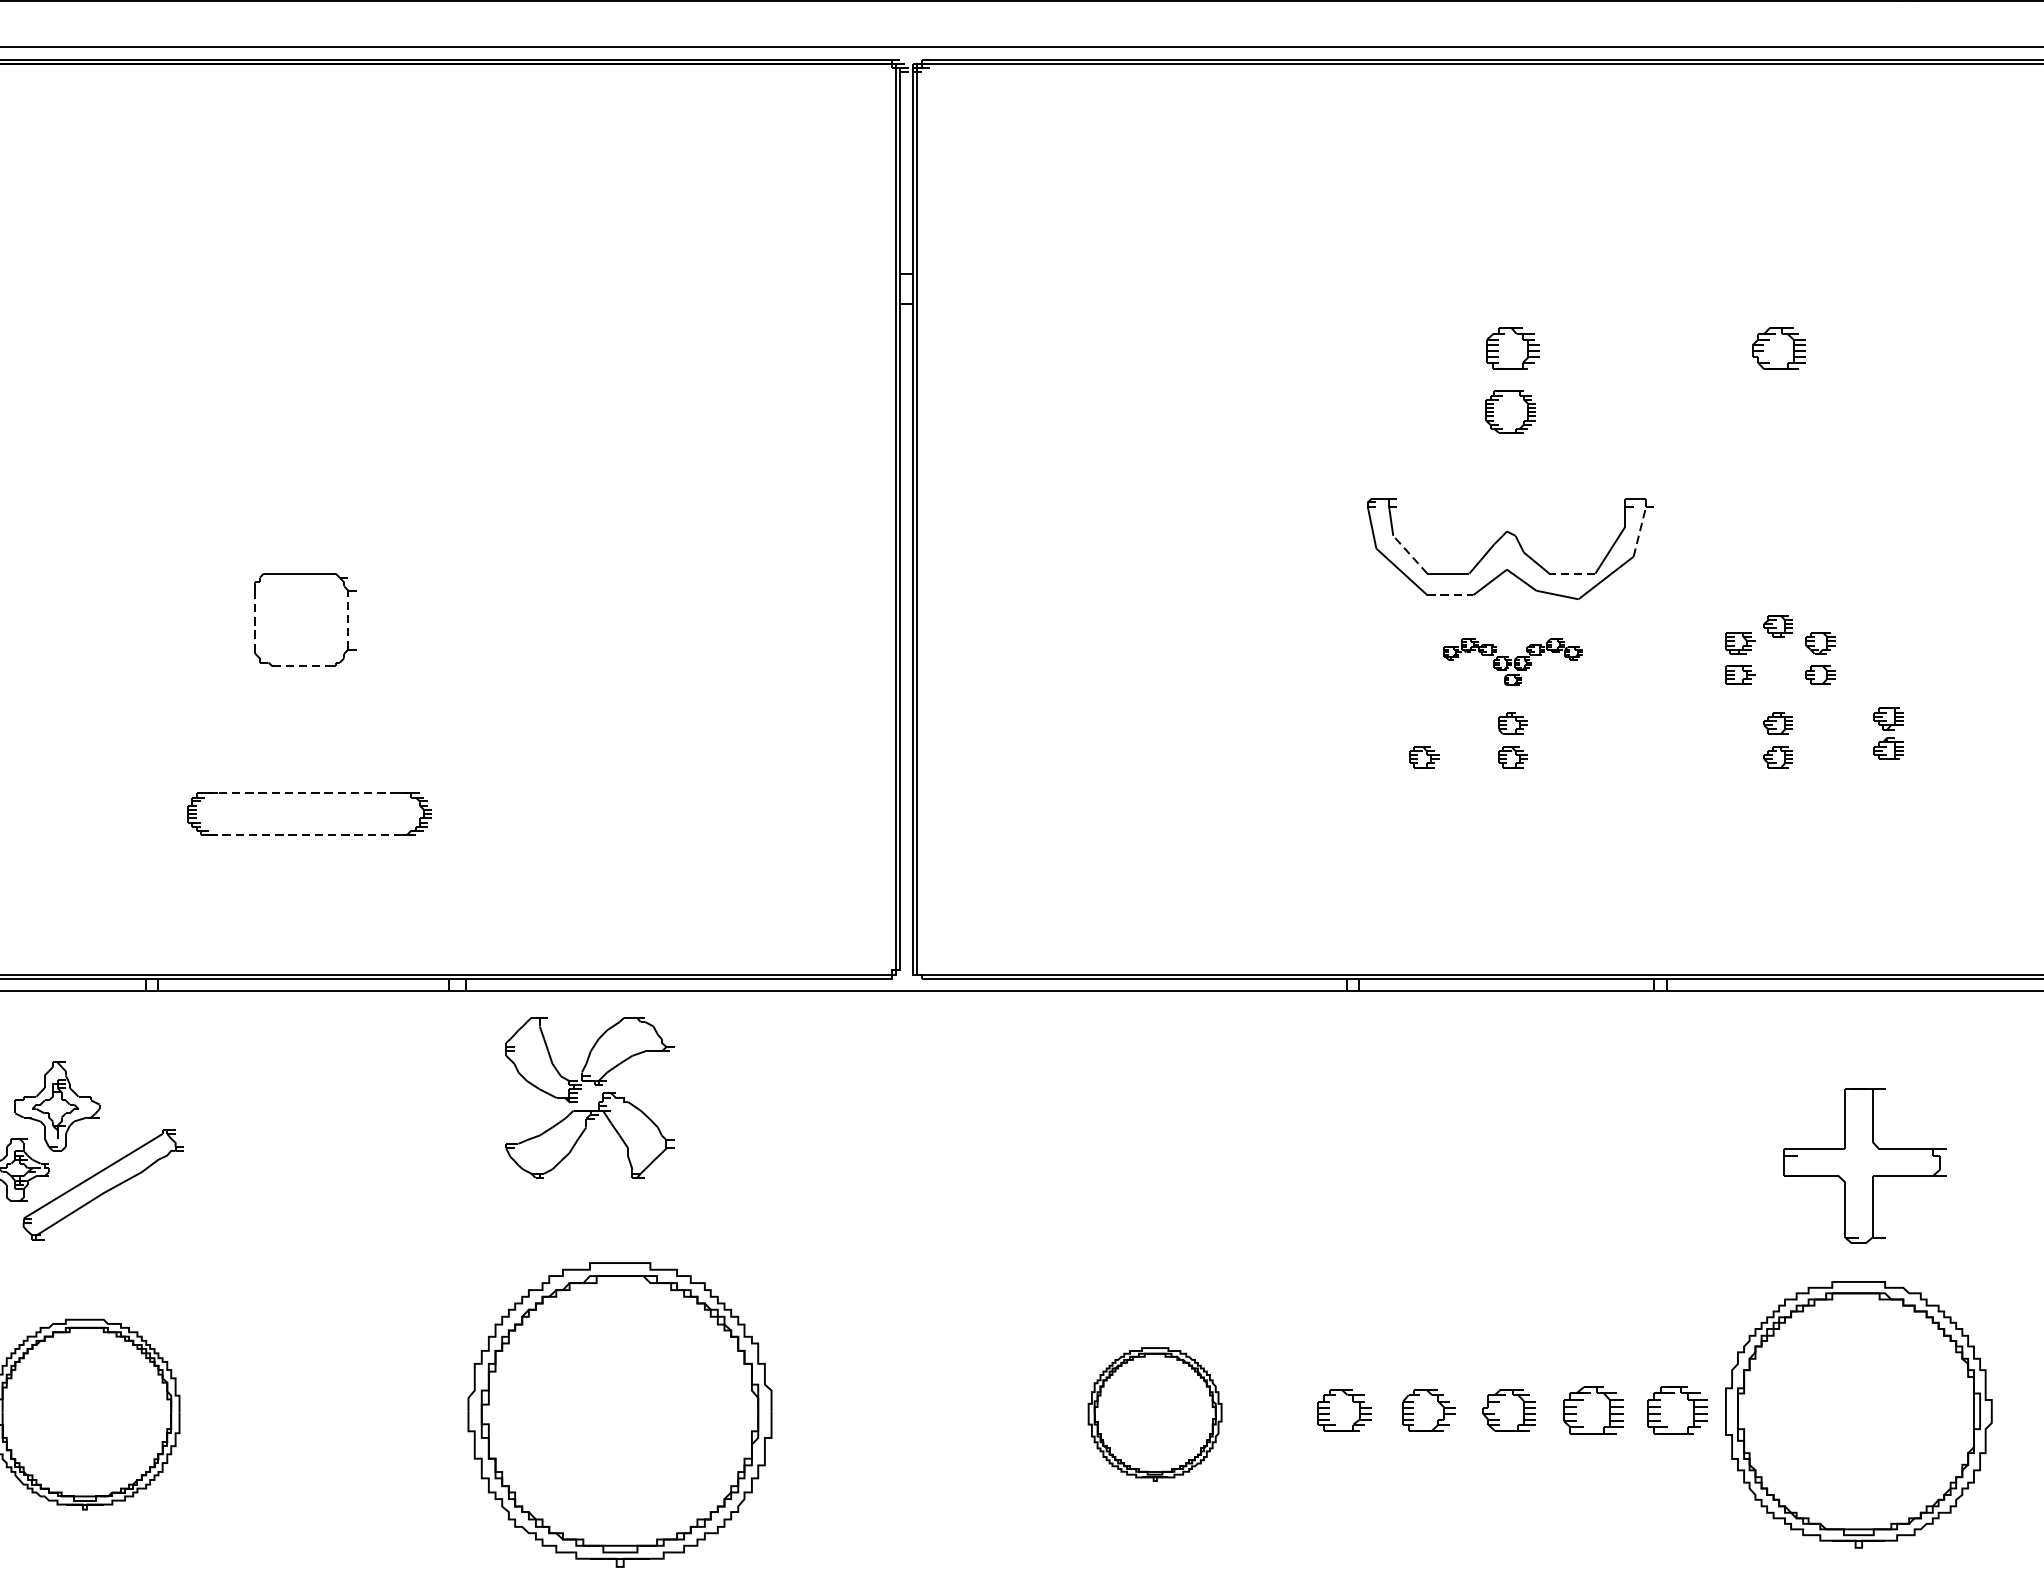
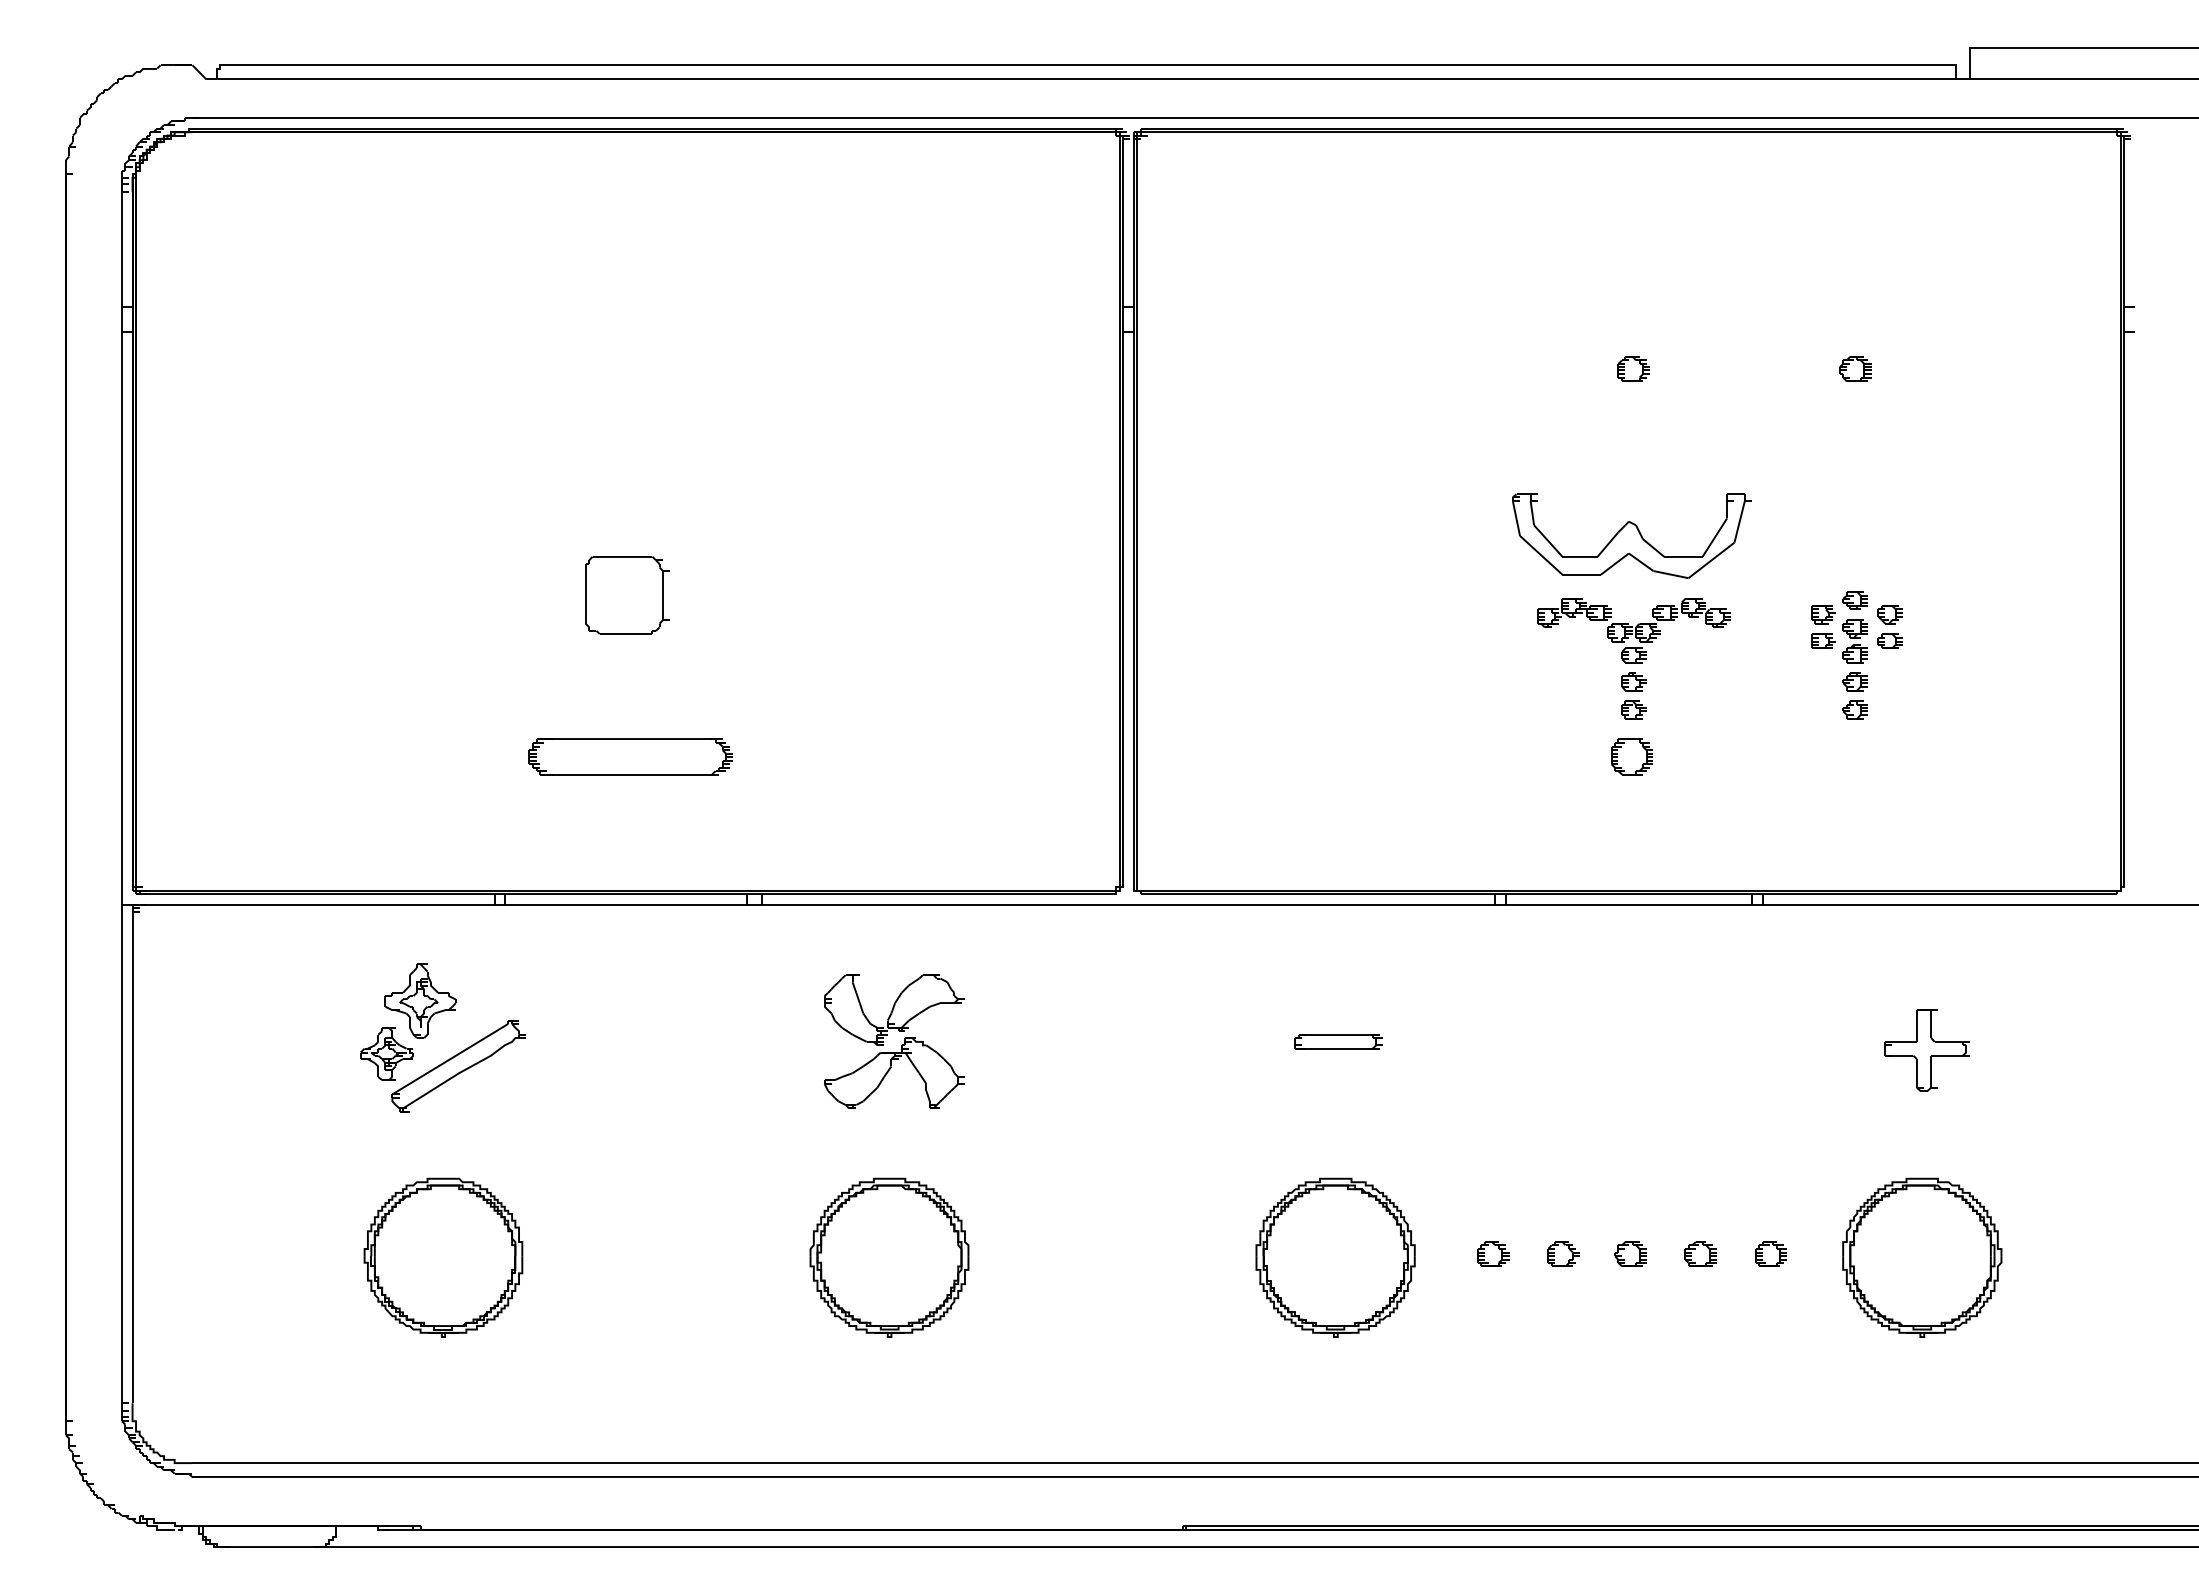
part: (1512, 347) -> (1633, 368), size x0.71
part: (1778, 347) -> (1855, 368), size x0.71
part: (1510, 411) -> (1631, 756), moved
line: (1639, 531) -> (1739, 521), dashed -> solid
line: (1409, 554) -> (1547, 540), dashed -> solid
line: (1571, 573) -> (1682, 556), dashed -> solid
line: (1451, 594) -> (1582, 574), dashed -> solid
line: (255, 617) -> (585, 593), dashed -> solid
line: (348, 620) -> (663, 595), dashed -> solid
part: (1512, 662) -> (1633, 630), size x1.67
line: (302, 665) -> (624, 633), dashed -> solid
part: (1887, 734) -> (1854, 641), moved
part: (1423, 756) -> (1559, 709), removed
line: (303, 792) -> (625, 739), dashed -> solid
line: (304, 834) -> (626, 774), dashed -> solid
part: (598, 1102) -> (901, 1045), moved
part: (1158, 1155) -> (1338, 1041), added
part: (1863, 1165) -> (1926, 1050), size x0.62
part: (1344, 1409) -> (1493, 1253), size x0.71
part: (1428, 1409) -> (1563, 1253), size x0.71
part: (1508, 1409) -> (1630, 1253), size x0.71
part: (1592, 1409) -> (1700, 1253), size x0.62
part: (1676, 1409) -> (1770, 1253), size x0.62
part: (620, 1414) -> (889, 1257), size x0.62
part: (1155, 1414) -> (1335, 1257), size x1.43
part: (1859, 1414) -> (1922, 1257), size x0.71

